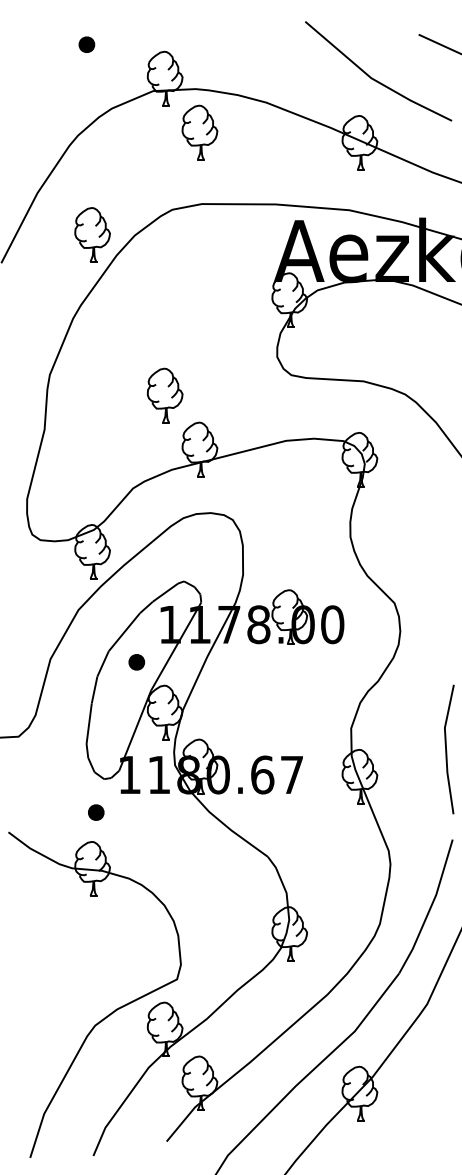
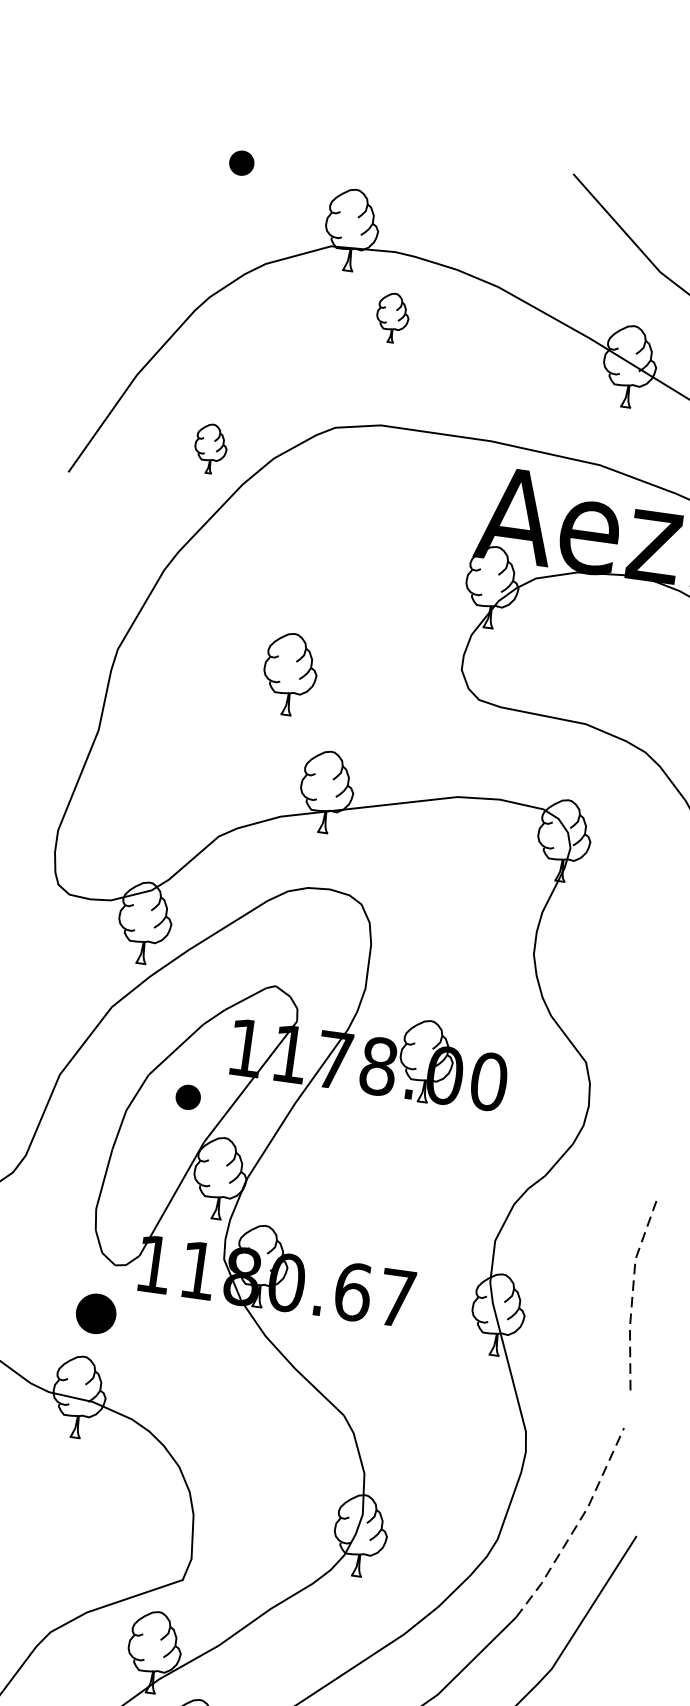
part: (199, 132) -> (392, 317), size x0.6
part: (92, 234) -> (210, 448), size x0.6
part: (164, 395) -> (289, 674), moved
line: (446, 748) -> (633, 1290), solid -> dashed
part: (96, 812) -> (96, 1313), size x1.6
line: (430, 908) -> (576, 1526), solid -> dashed

